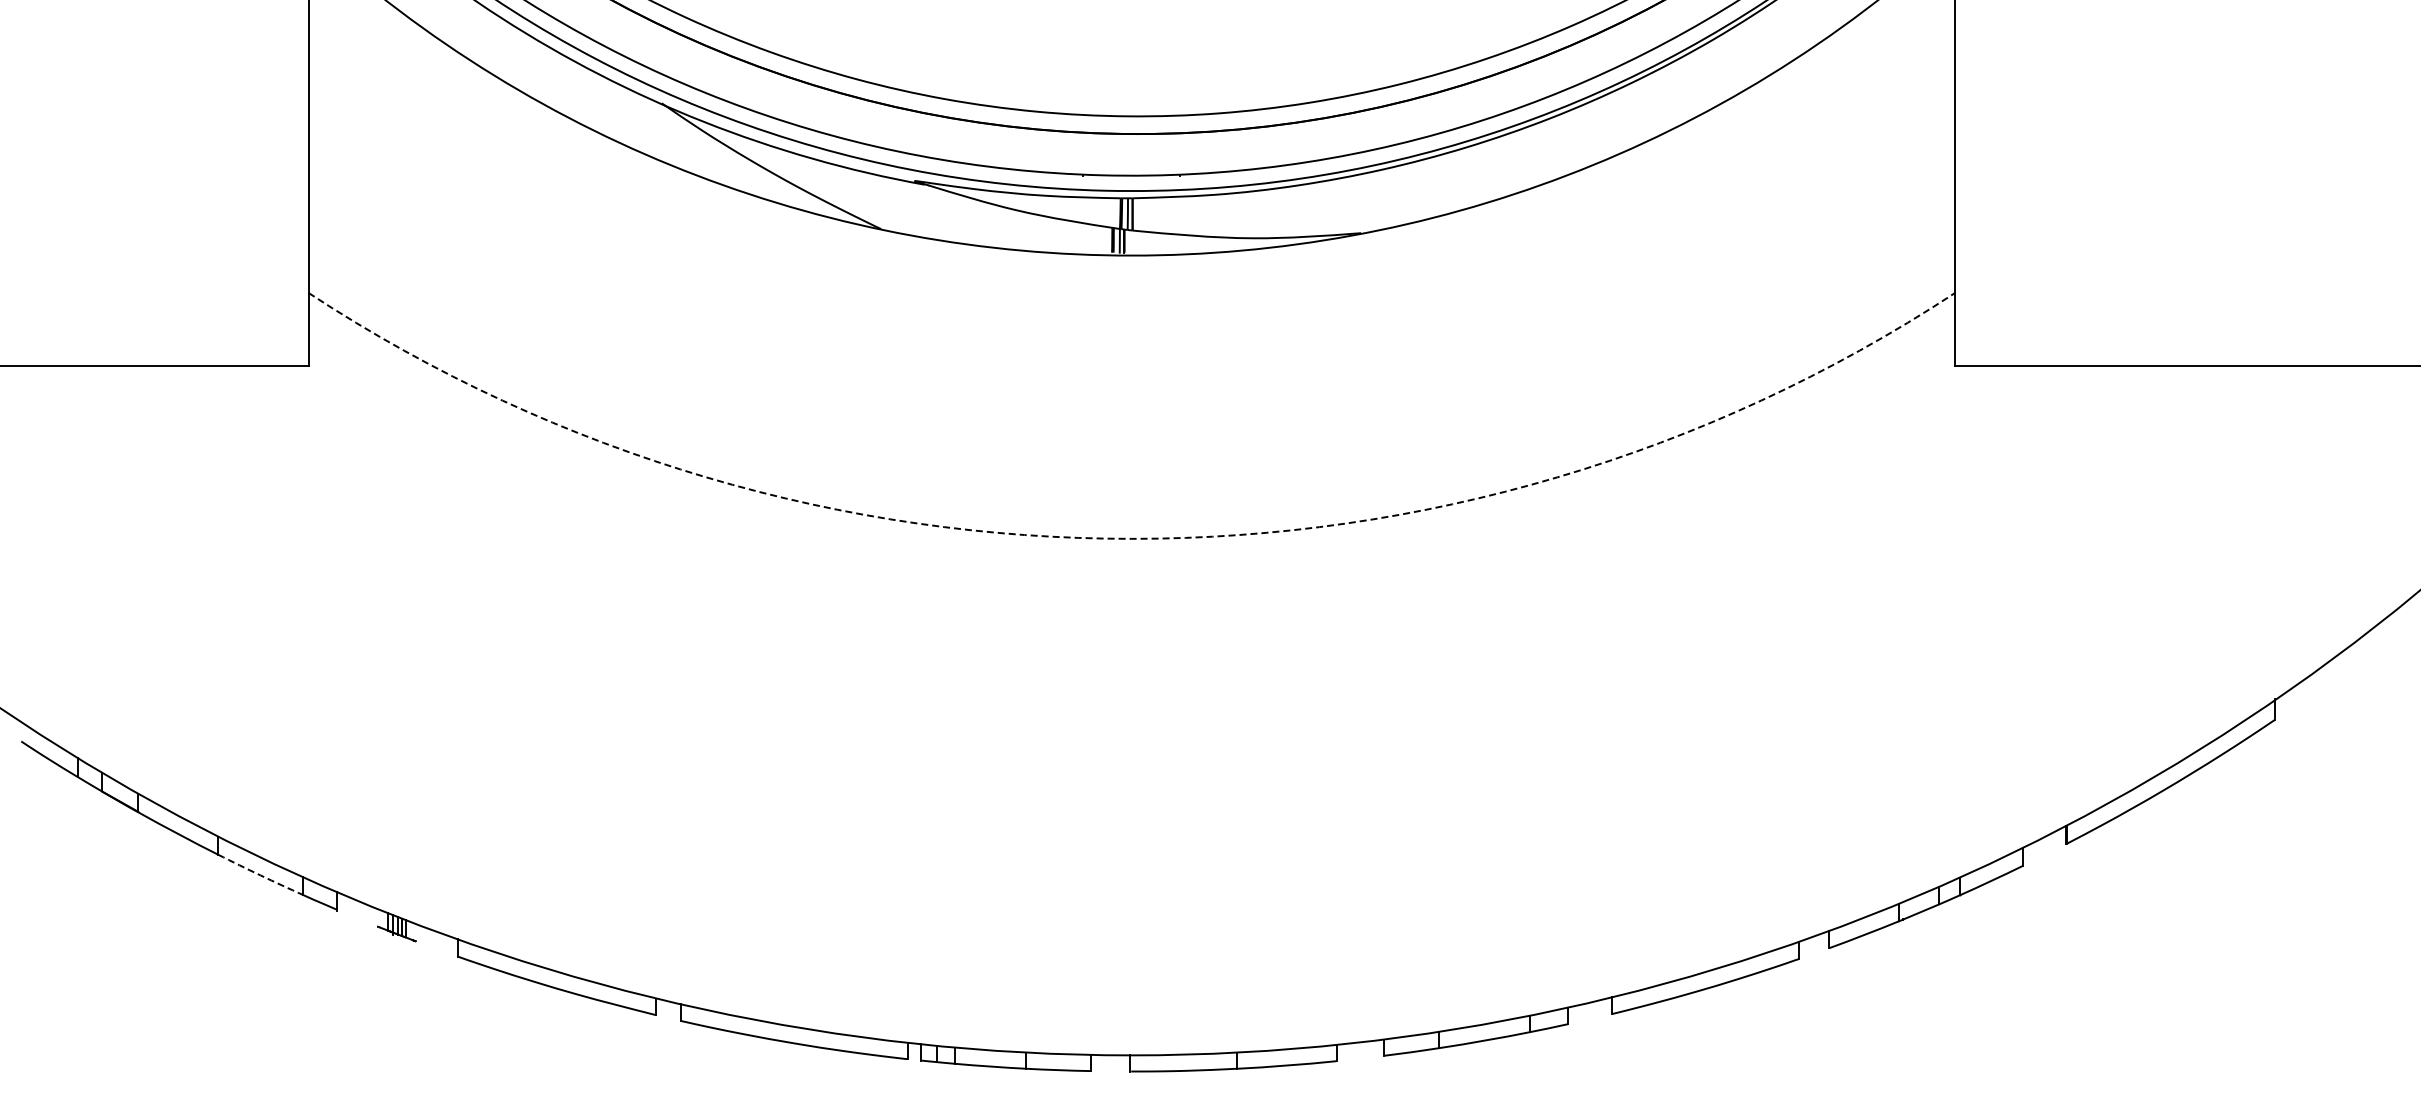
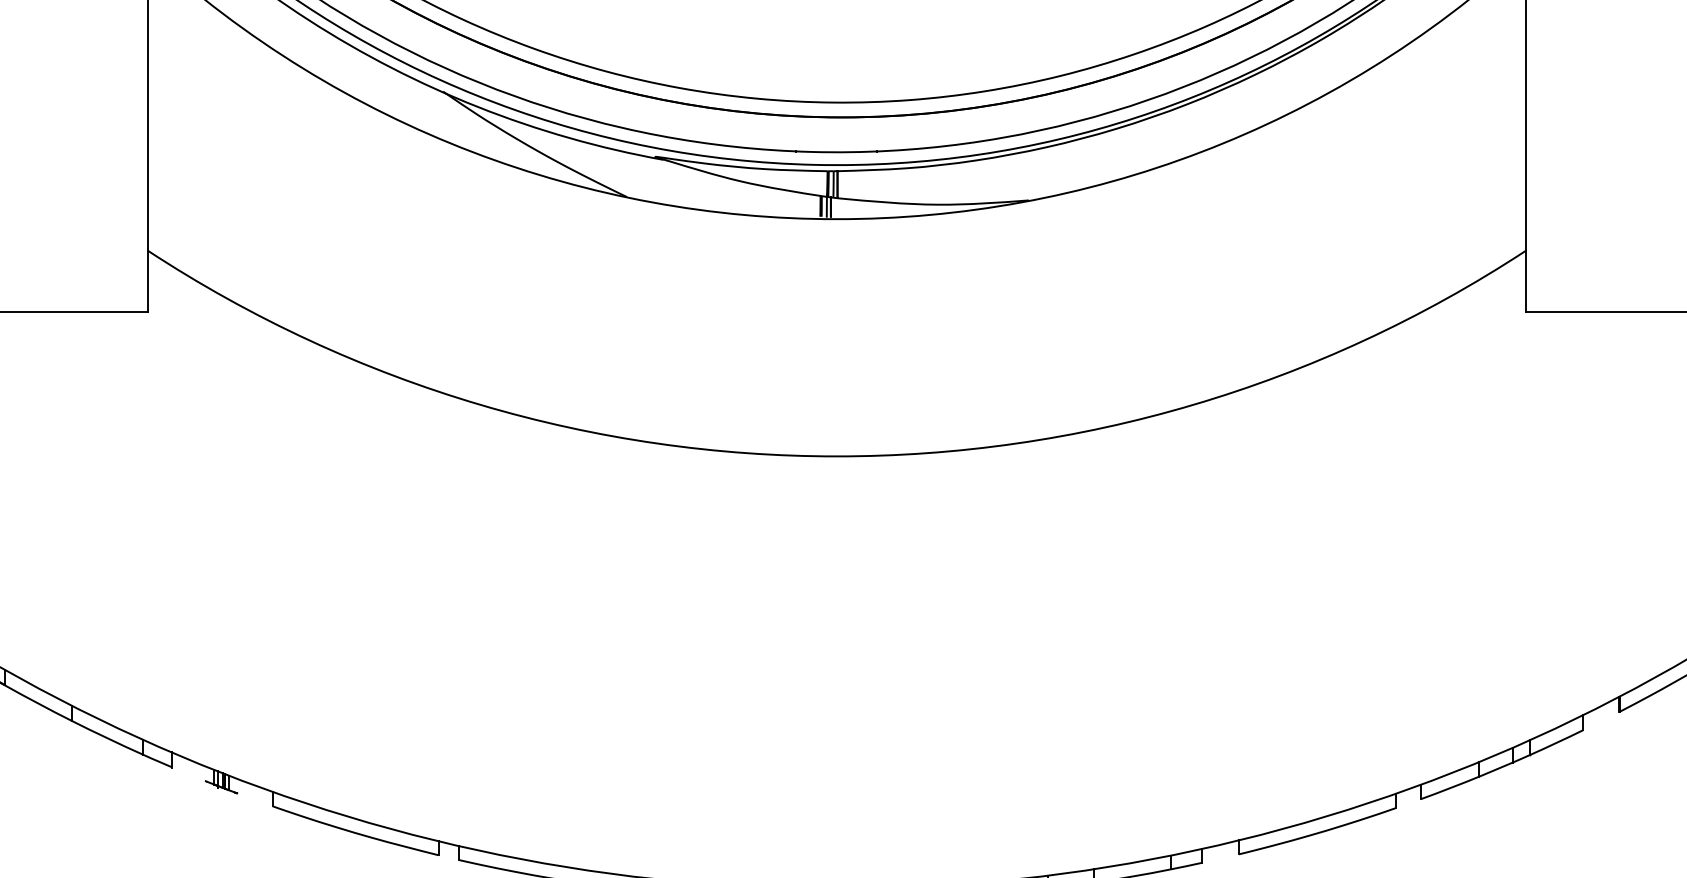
arc: (1131, 538) -> (836, 456), dashed -> solid
arc: (260, 875) -> (107, 738), dashed -> solid

